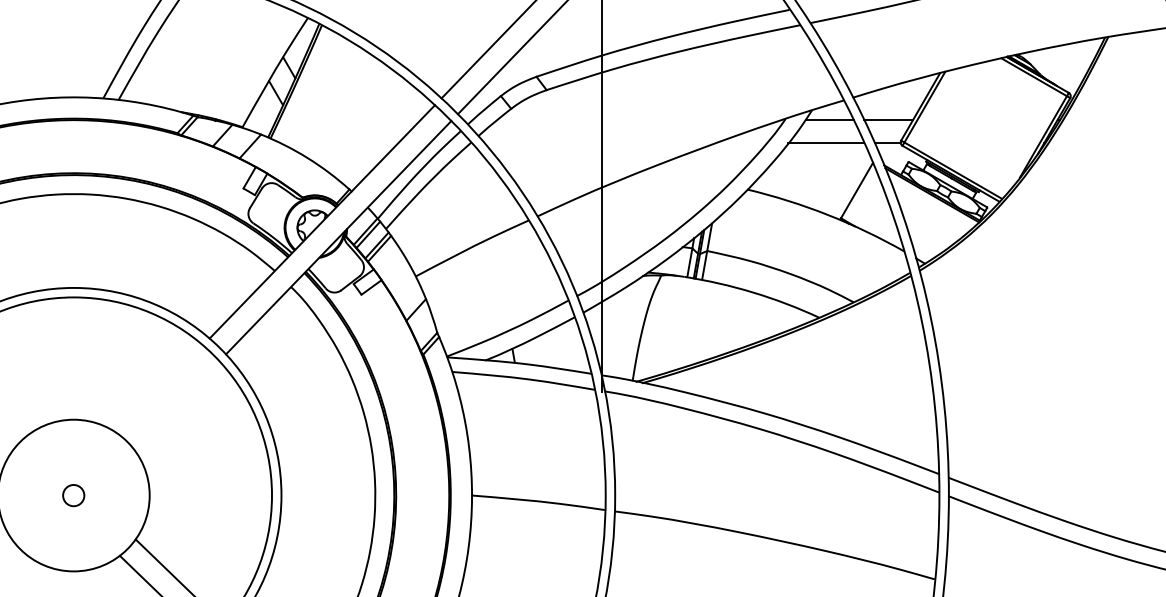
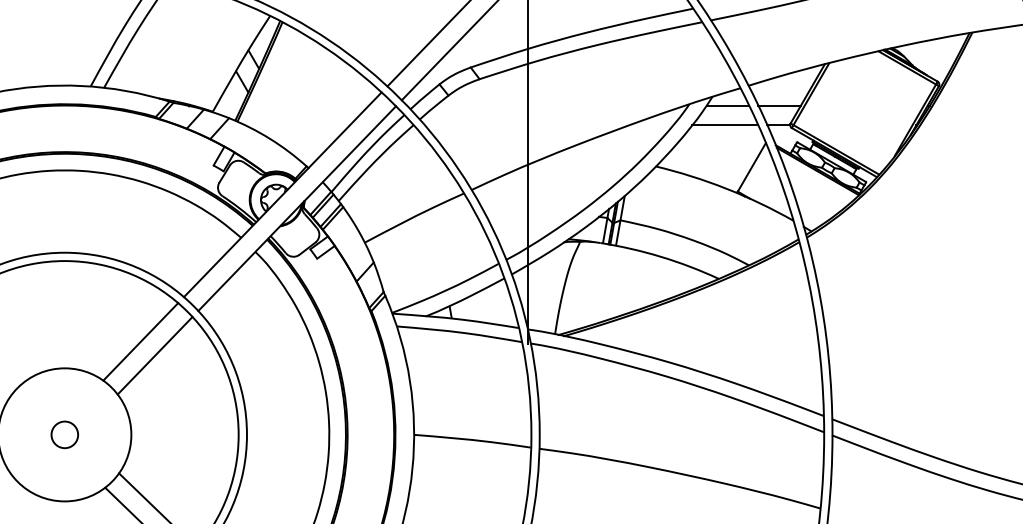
line: (160, 389) -> (140, 341), added
line: (176, 405) -> (154, 355), added
circle: (73, 495) -> (64, 434), size x1.43

